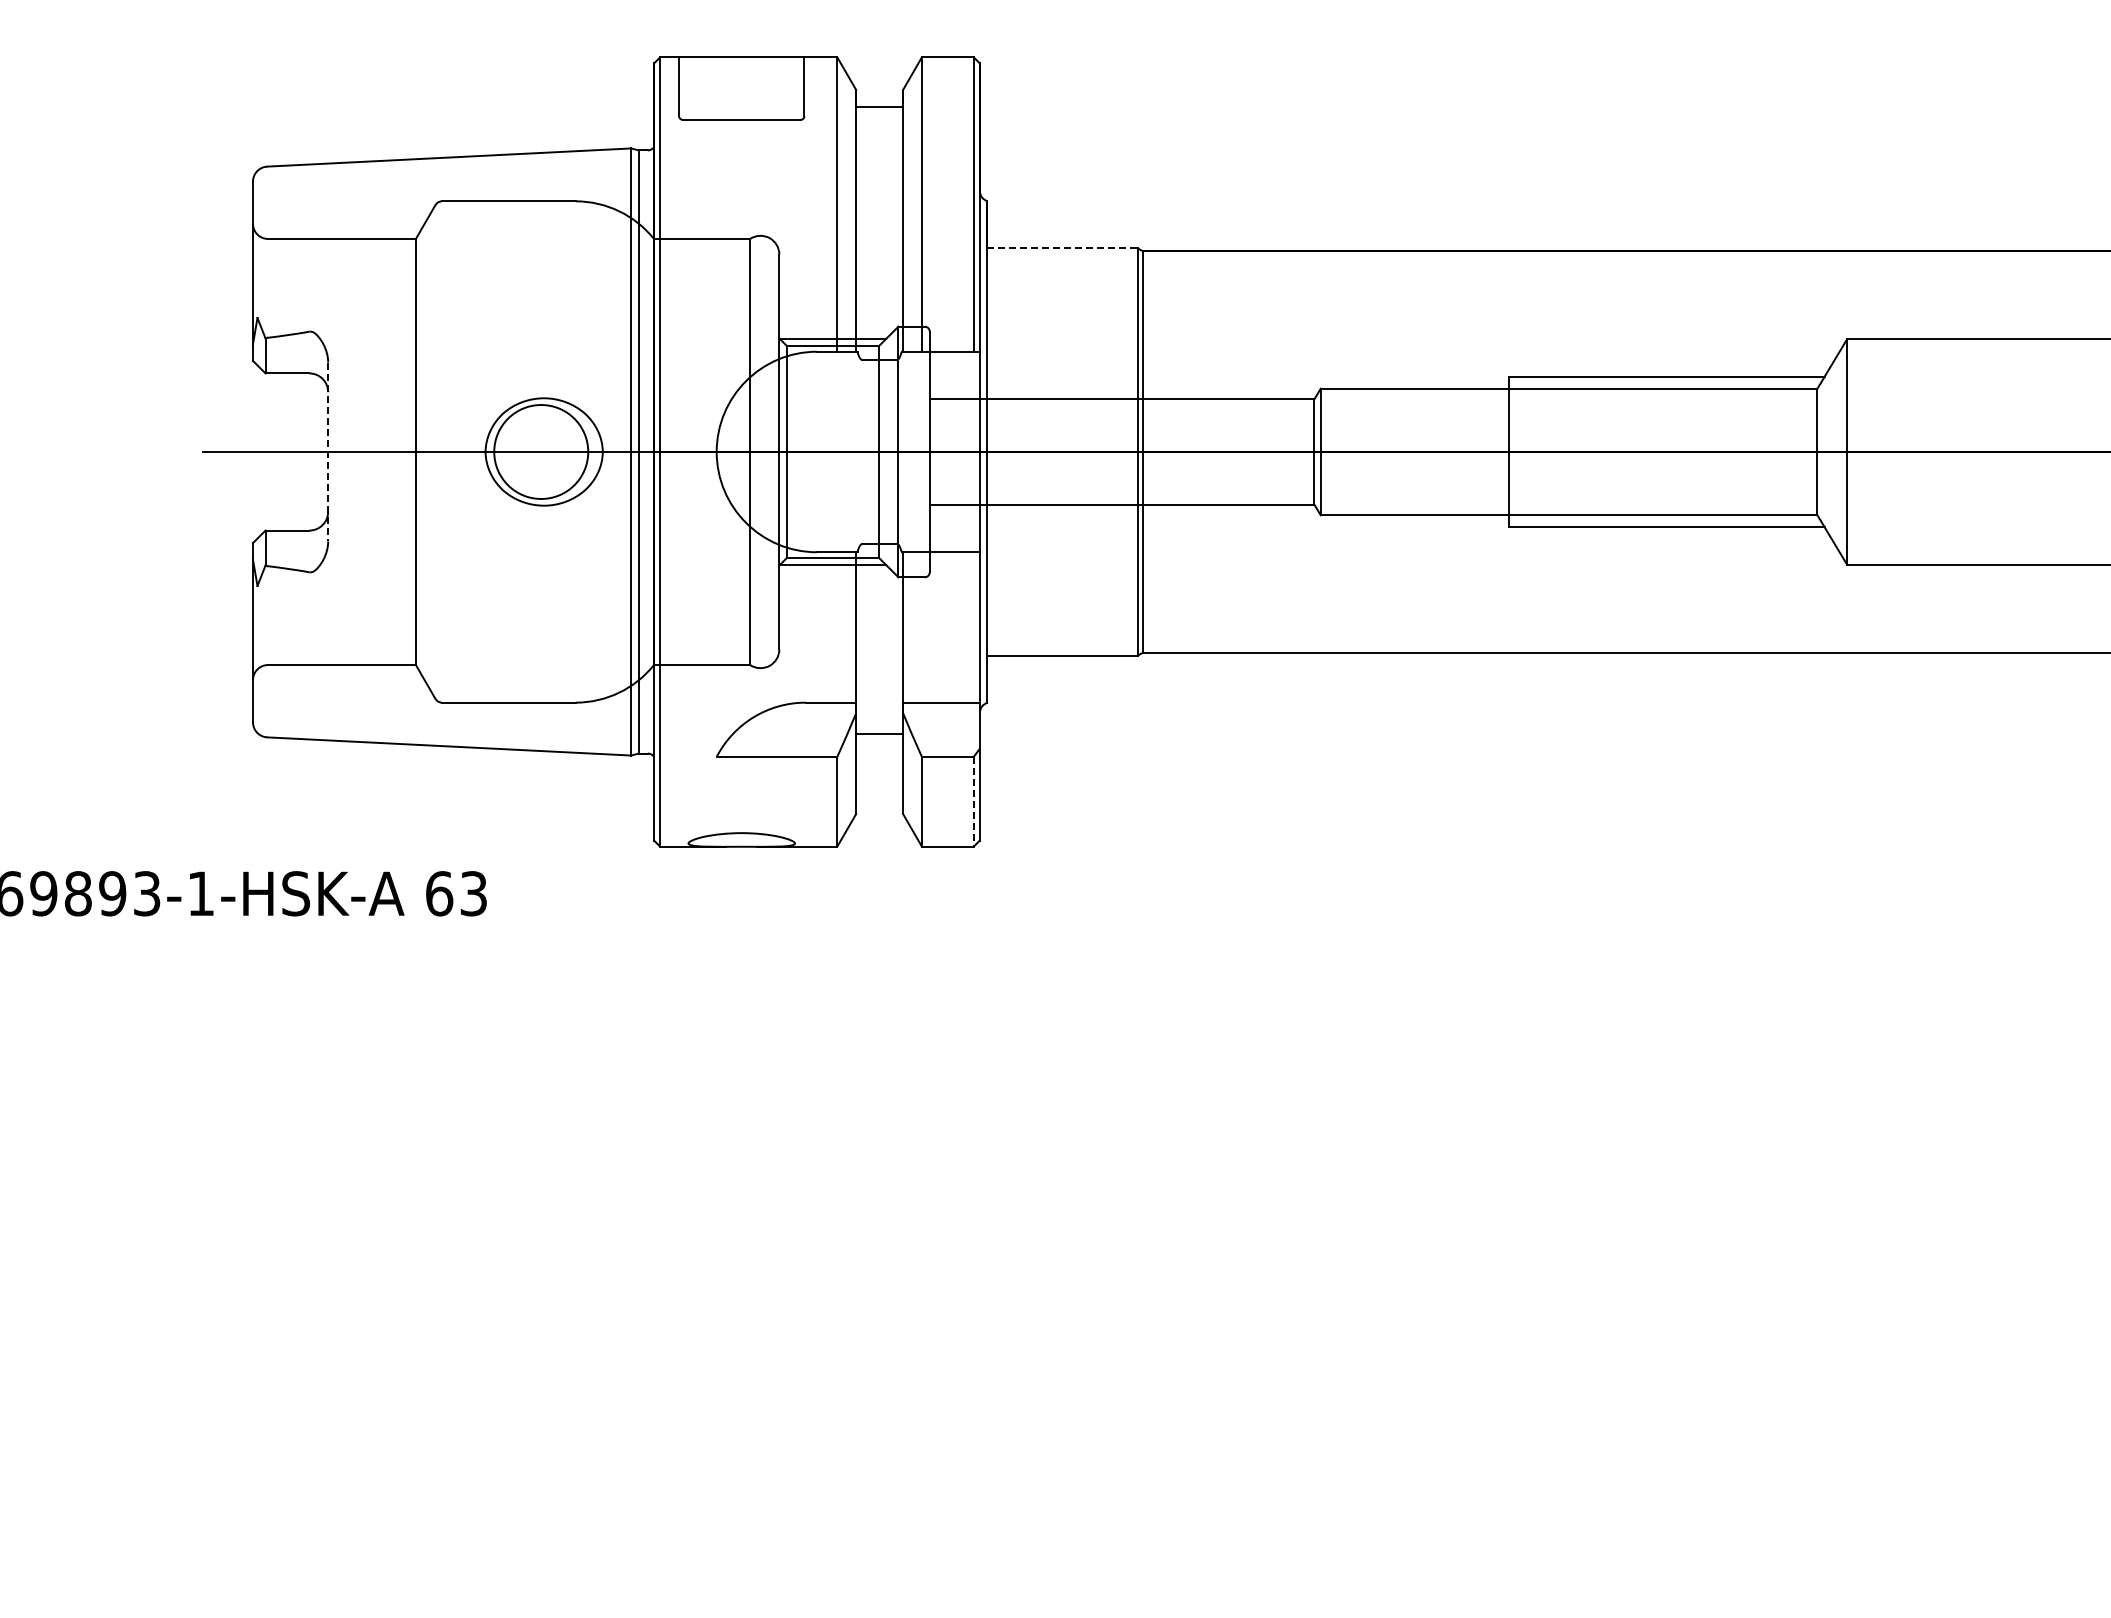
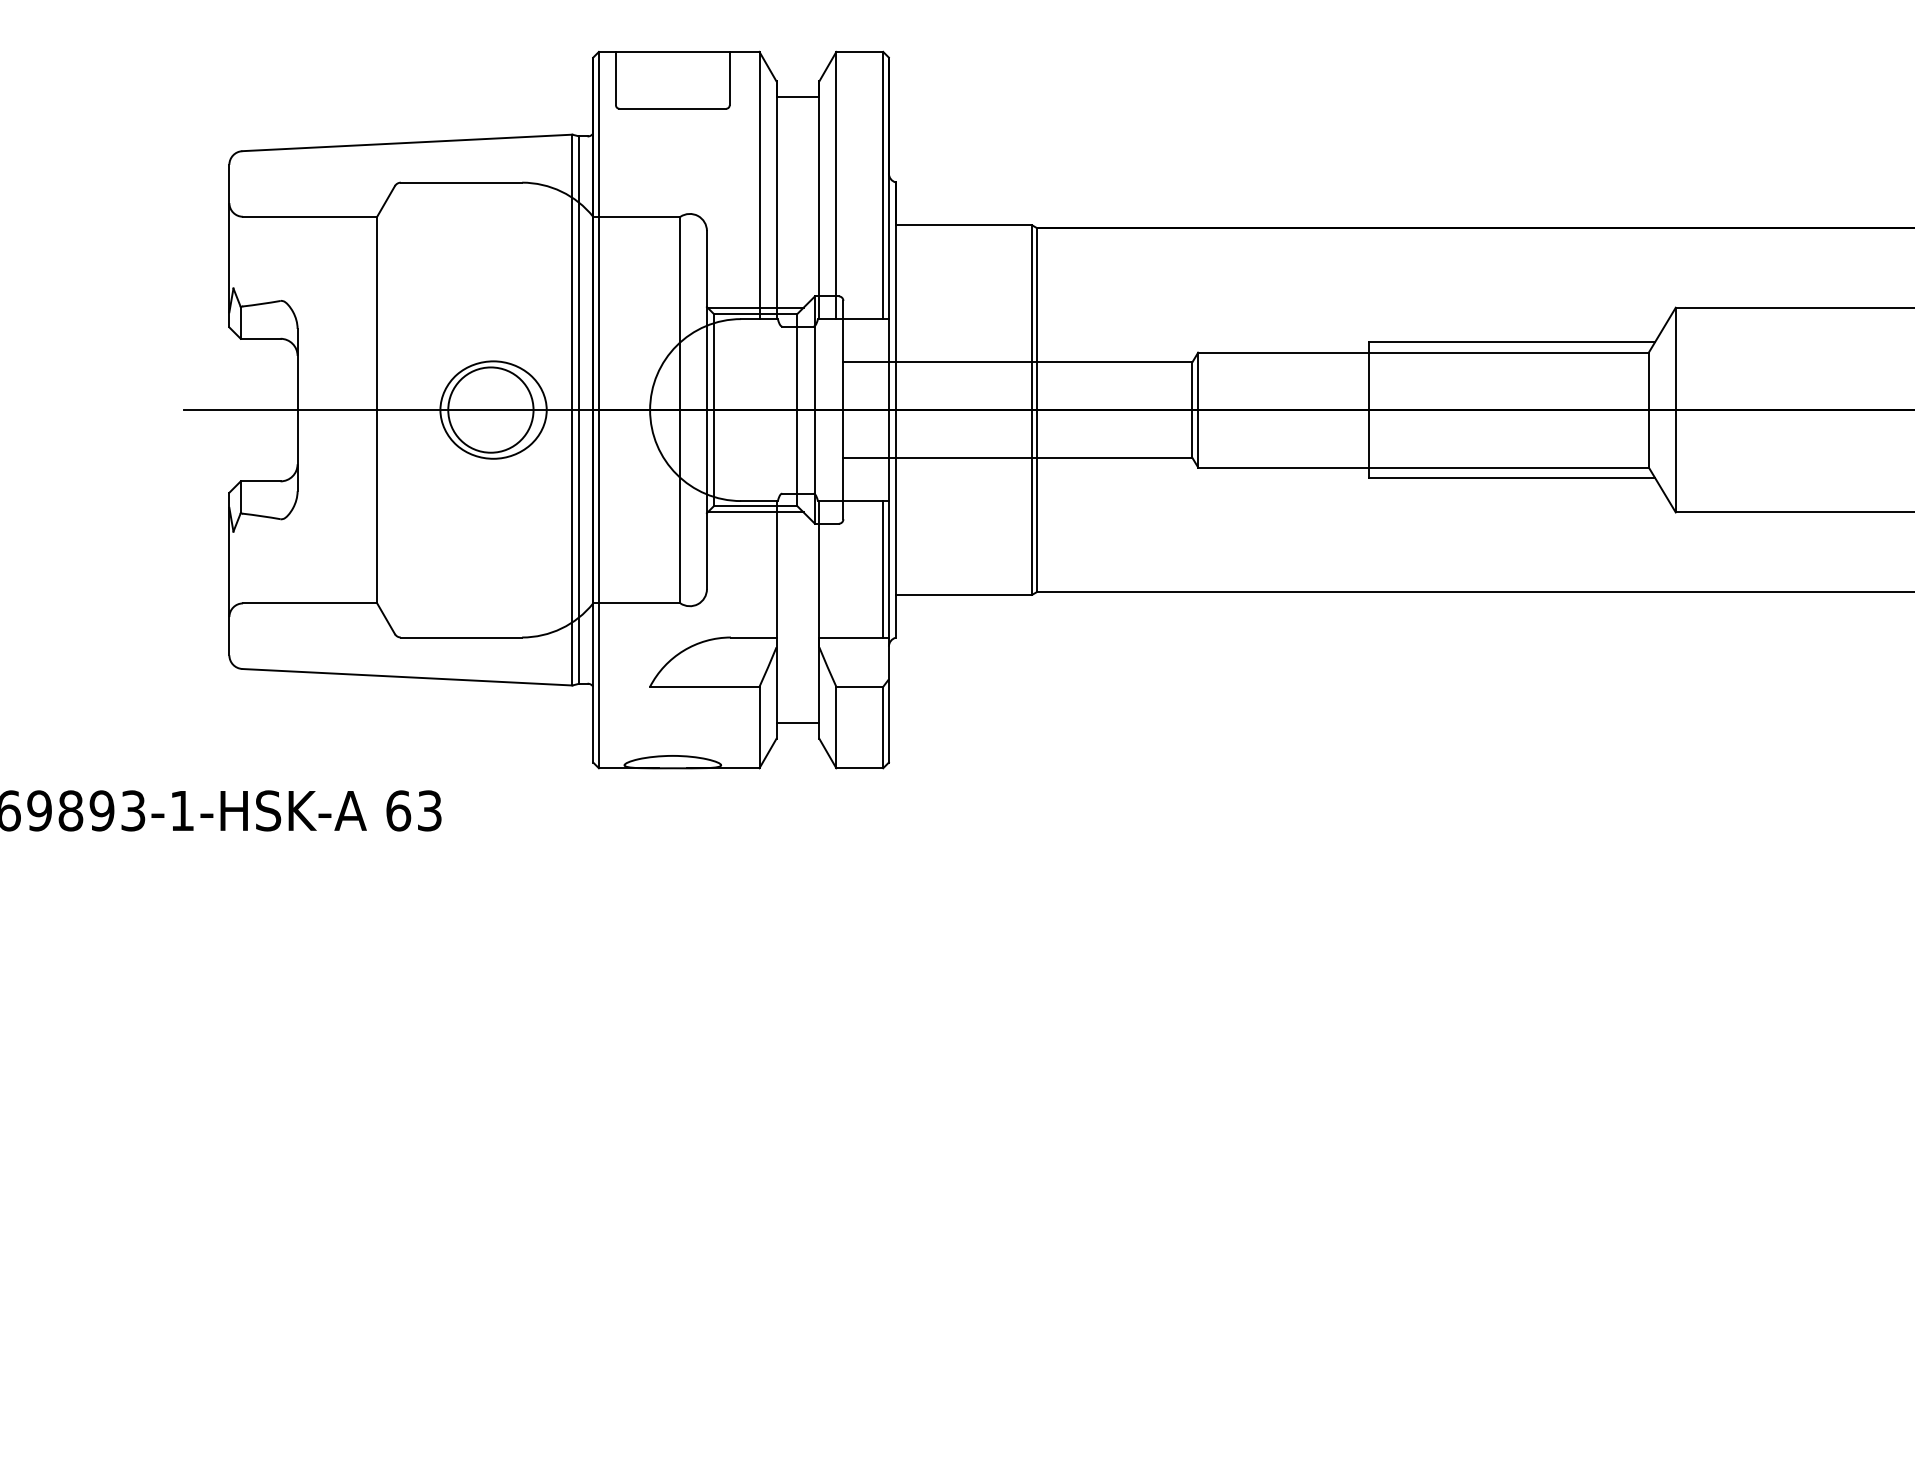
line: (1063, 248) -> (964, 225), dashed -> solid
line: (328, 452) -> (297, 410), dashed -> solid
line: (973, 627) -> (883, 569), added
line: (879, 733) -> (797, 722), moved
line: (973, 801) -> (883, 727), dashed -> solid

